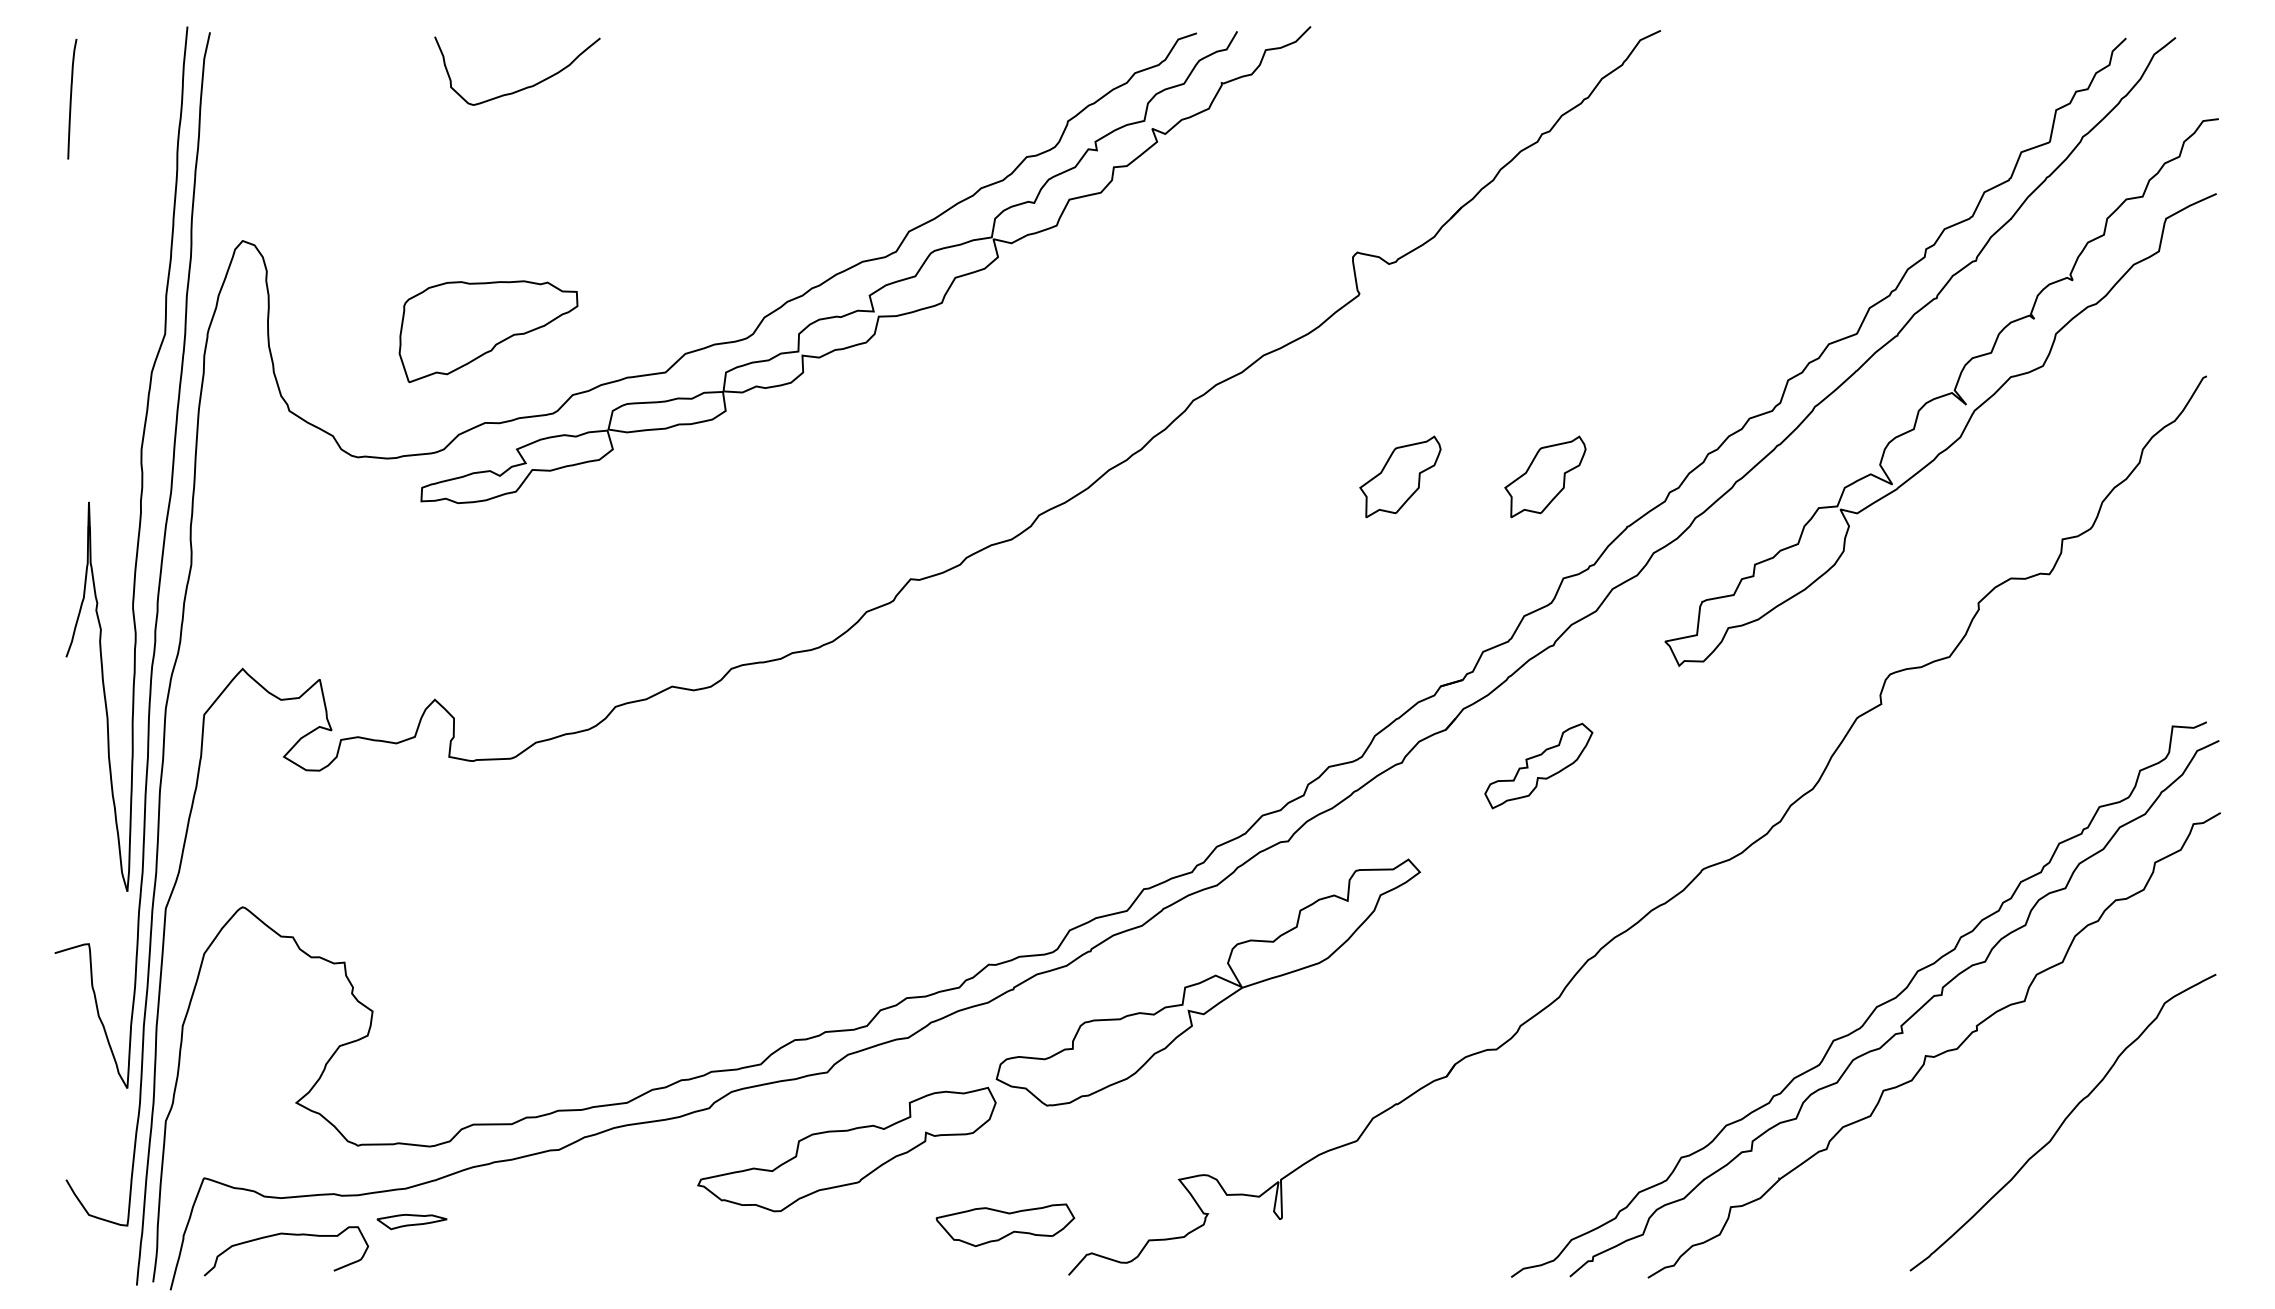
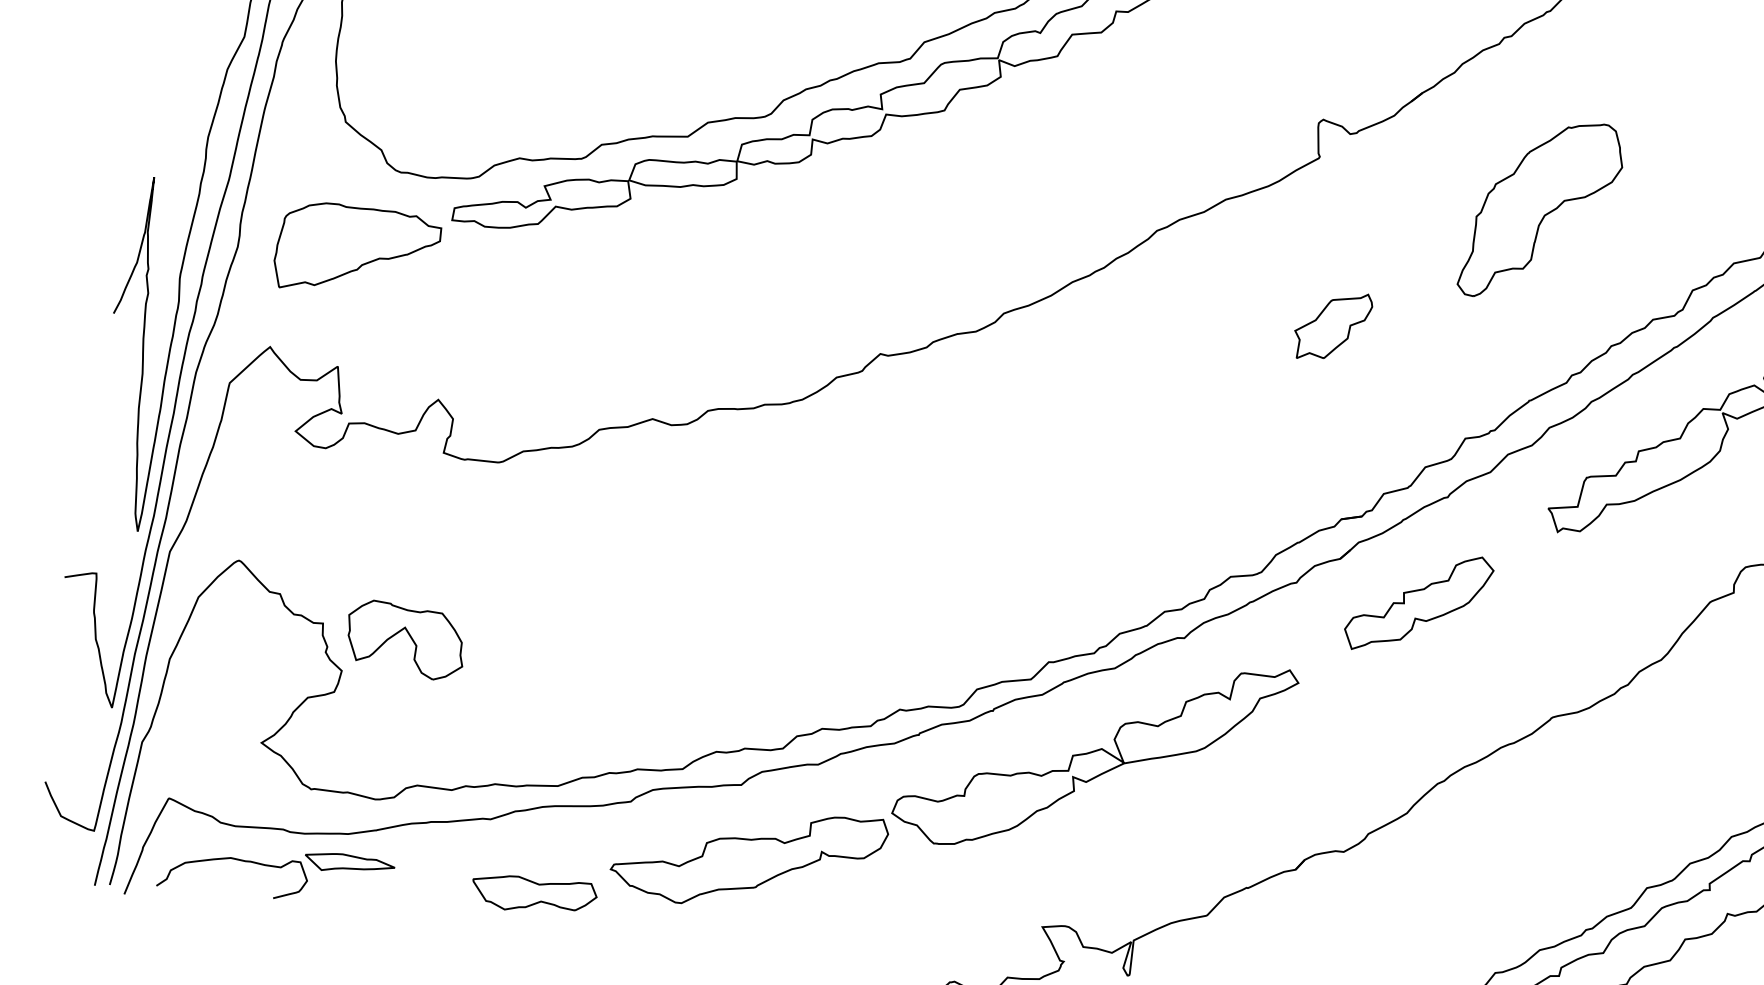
part: (1610, 317) -> (1541, 210), added
part: (488, 331) -> (357, 252), moved
part: (1545, 476) -> (1462, 344), removed
part: (1538, 765) -> (1418, 602), size x1.43
part: (437, 967) -> (405, 640), added
part: (411, 1221) -> (349, 864), size x1.43
part: (1005, 1225) -> (534, 894), moved

